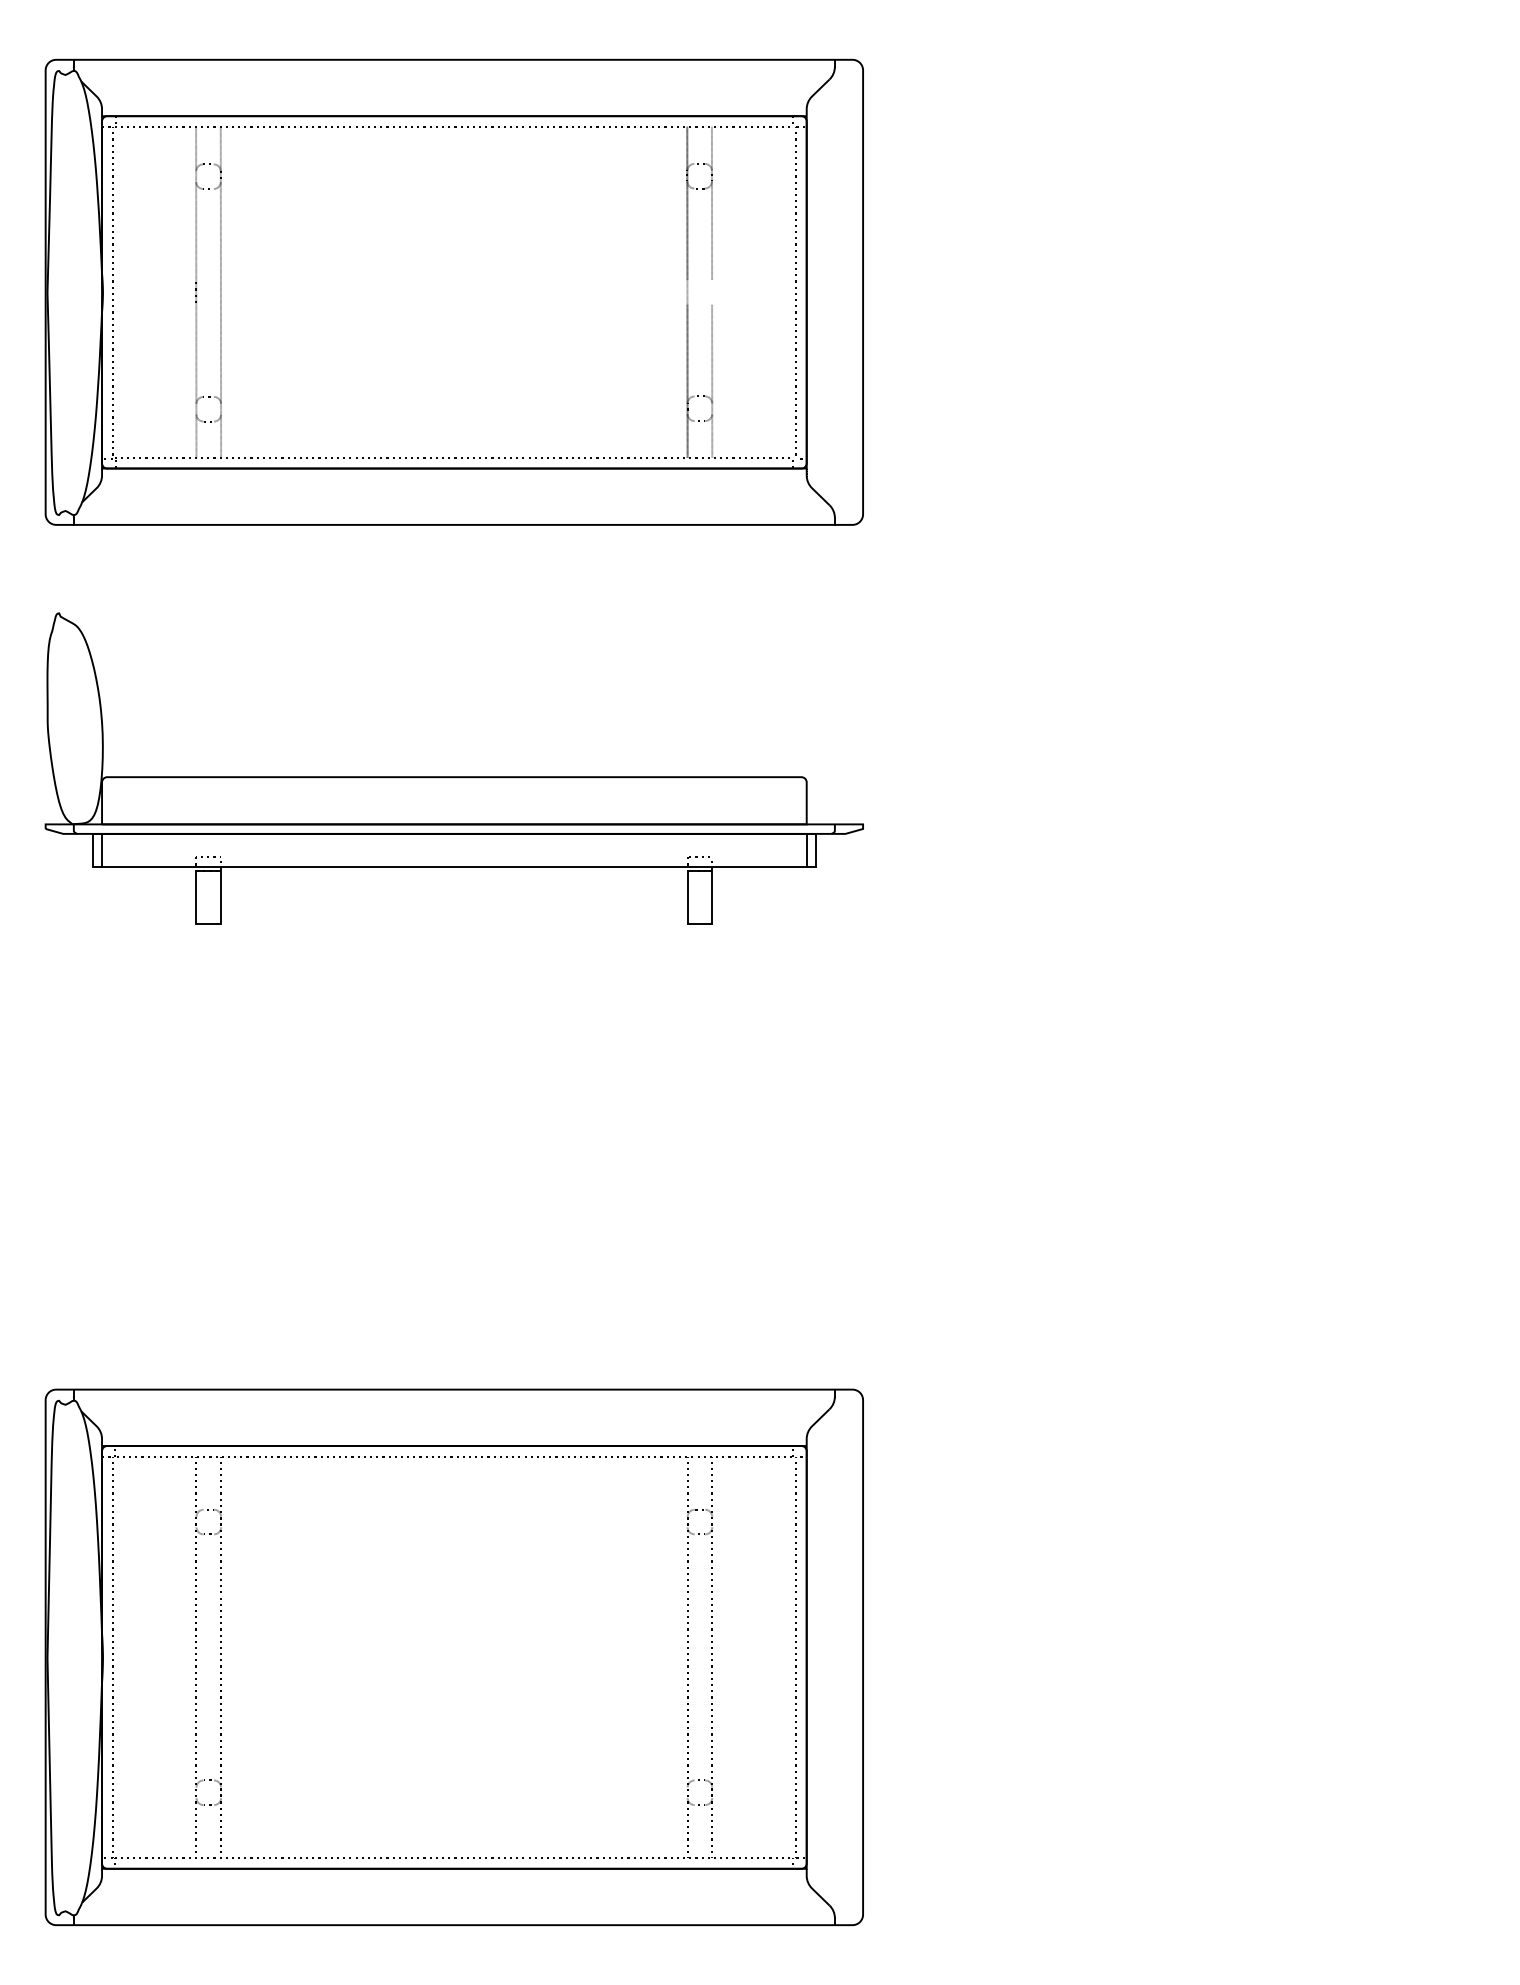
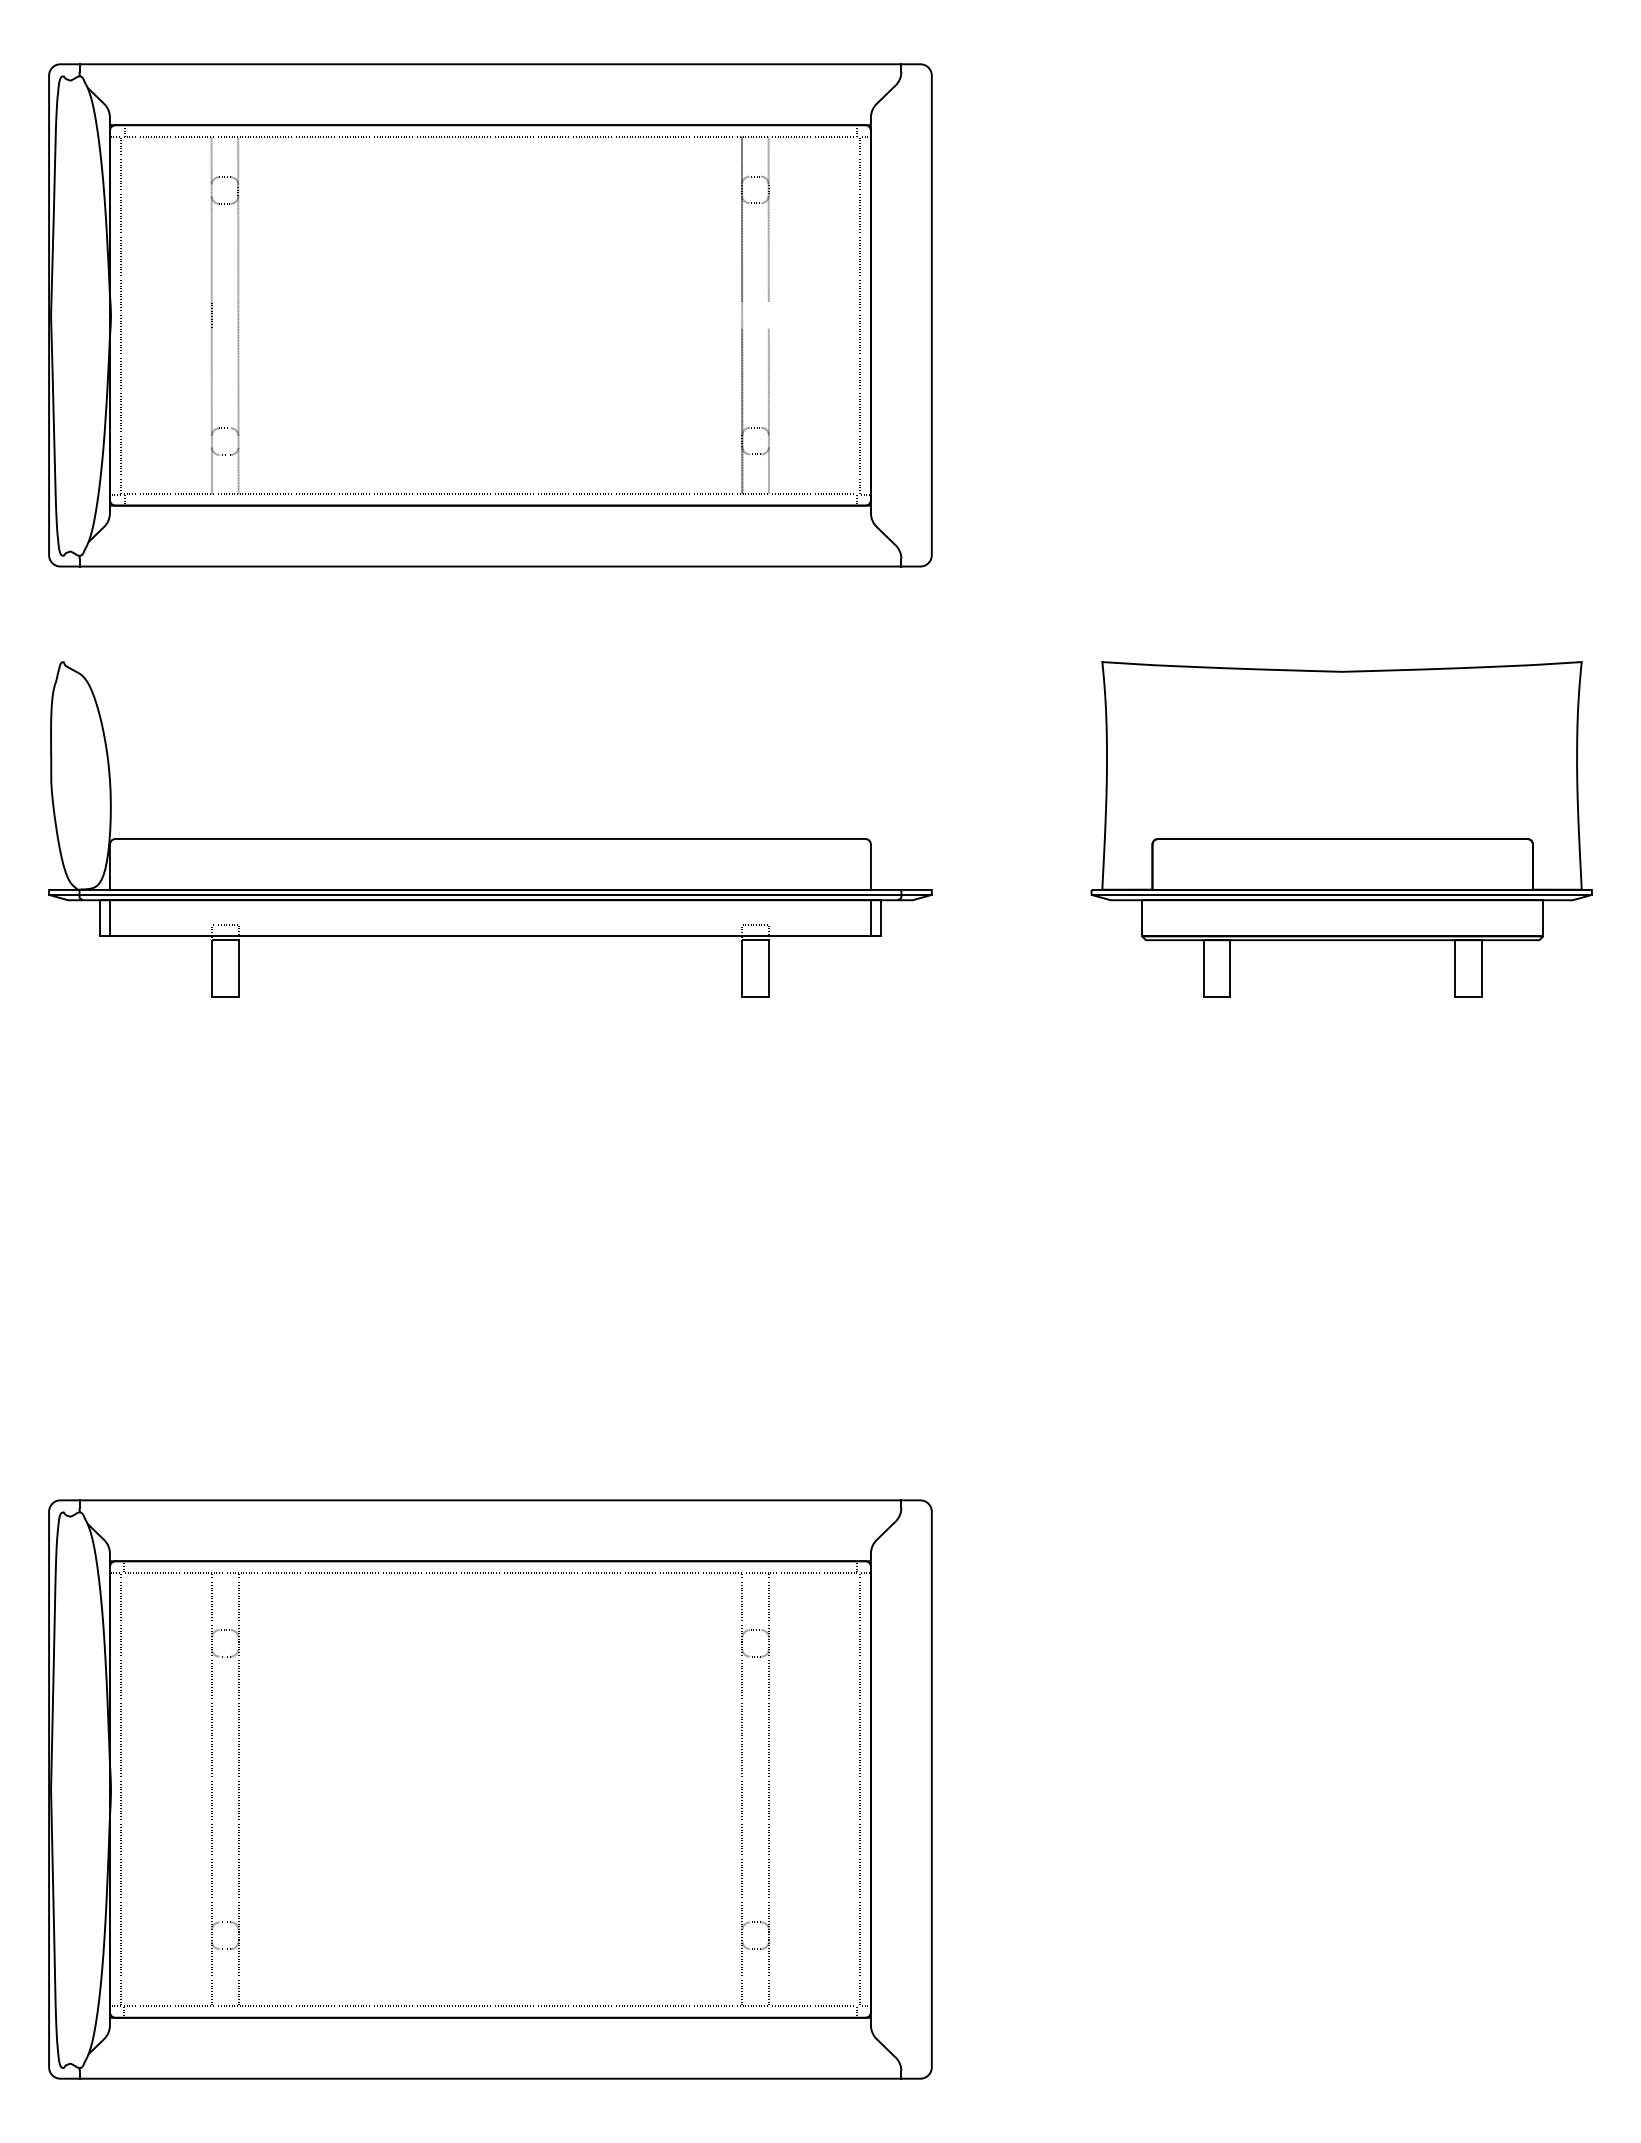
part: (1242, 768) -> (1341, 829), added
line: (454, 828) -> (490, 894), added

